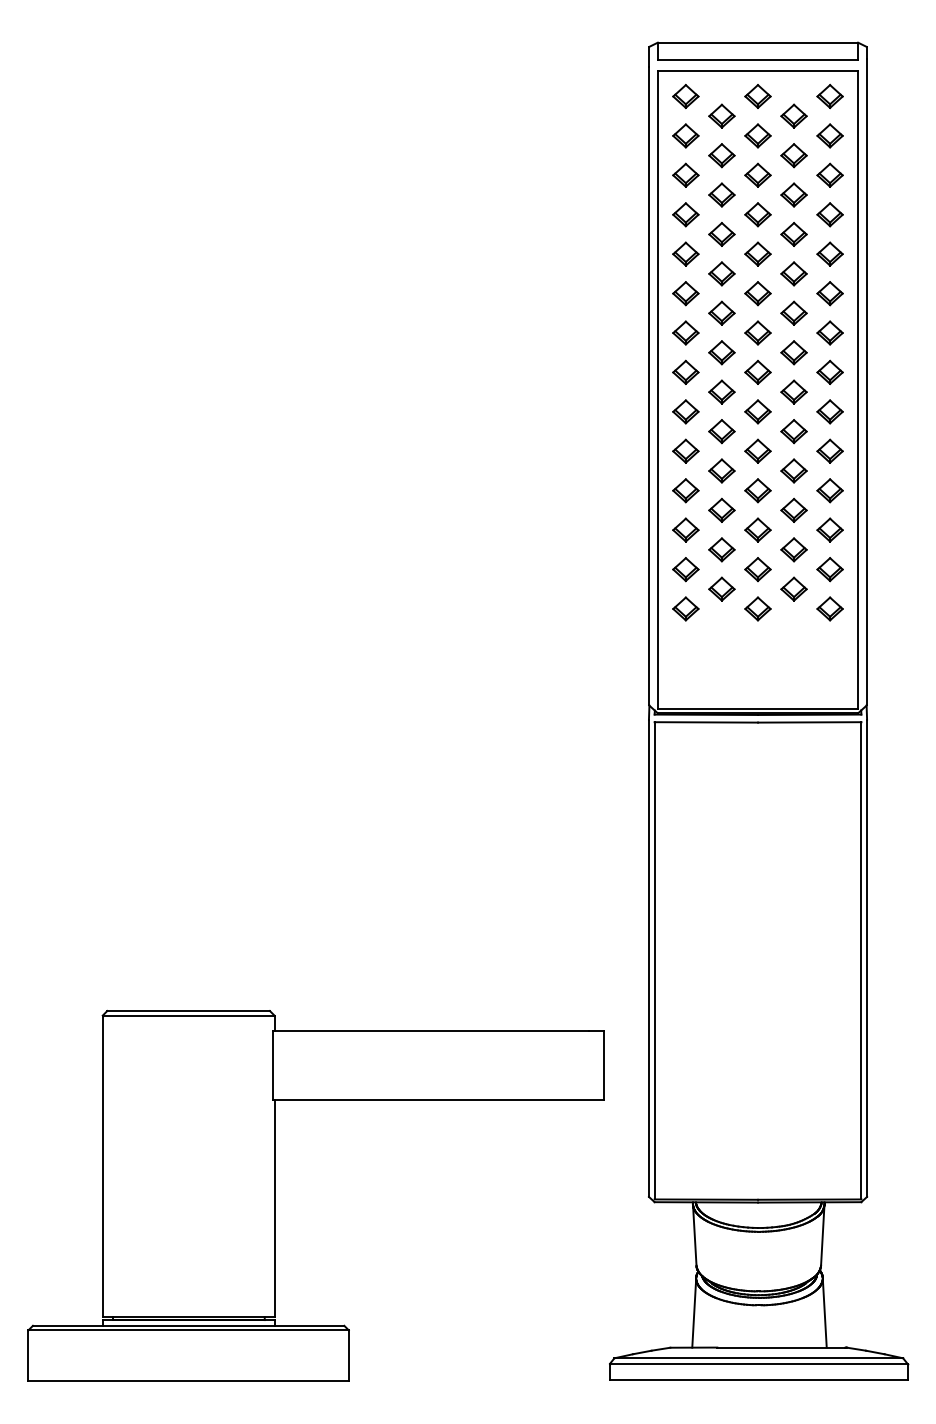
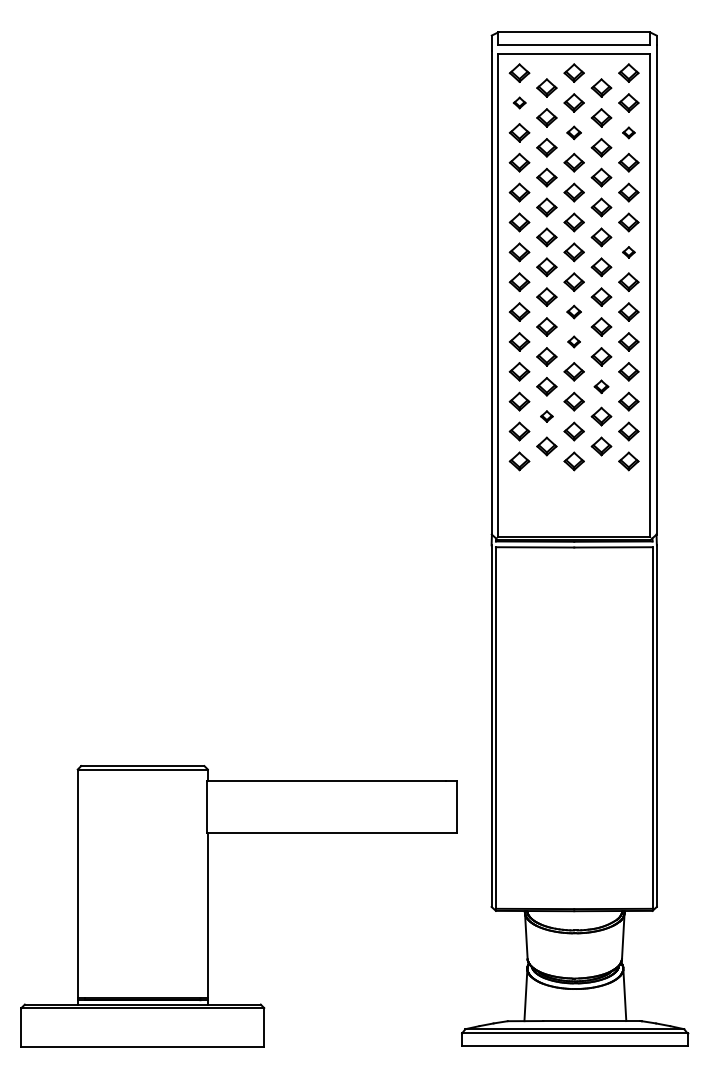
part: (685, 135) -> (519, 102), size x0.6
part: (757, 174) -> (573, 132), size x0.7
part: (829, 174) -> (628, 132), size x0.6
part: (829, 333) -> (628, 252), size x0.6
part: (757, 411) -> (573, 311), size x0.7
part: (757, 450) -> (573, 341), size x0.6
part: (793, 510) -> (601, 386), size x0.7
part: (721, 549) -> (546, 416), size x0.6

